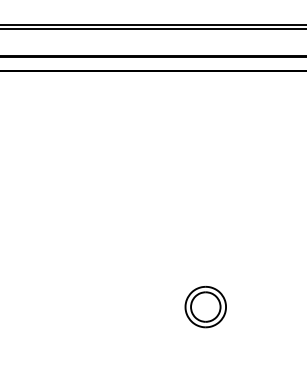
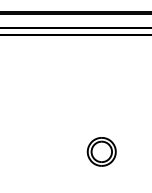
part: (205, 306) -> (101, 151), size x1.4

